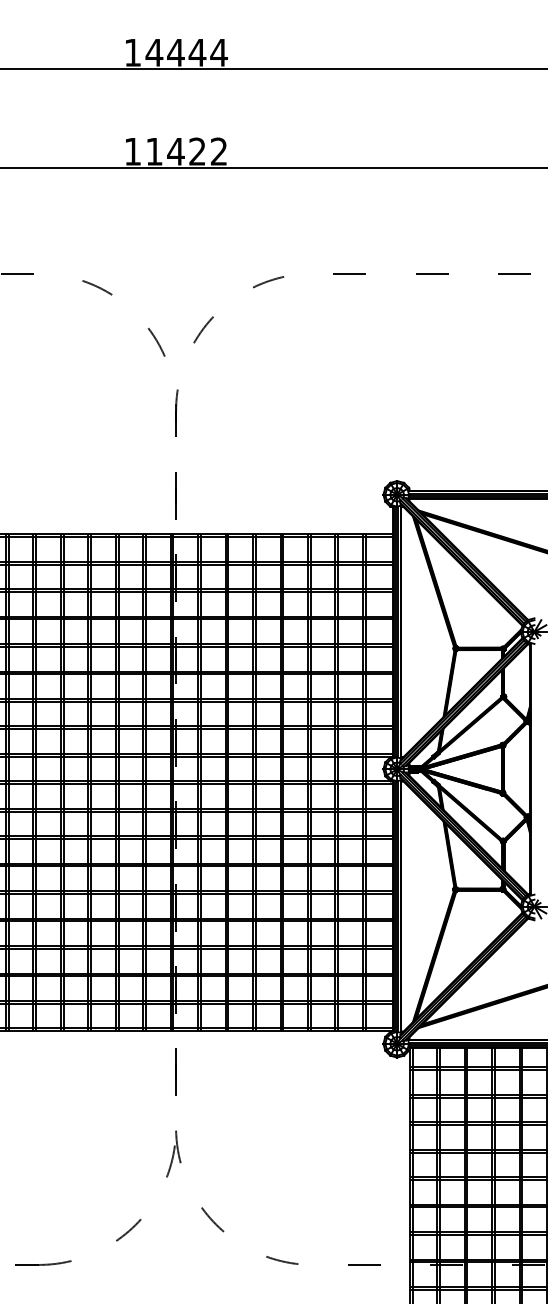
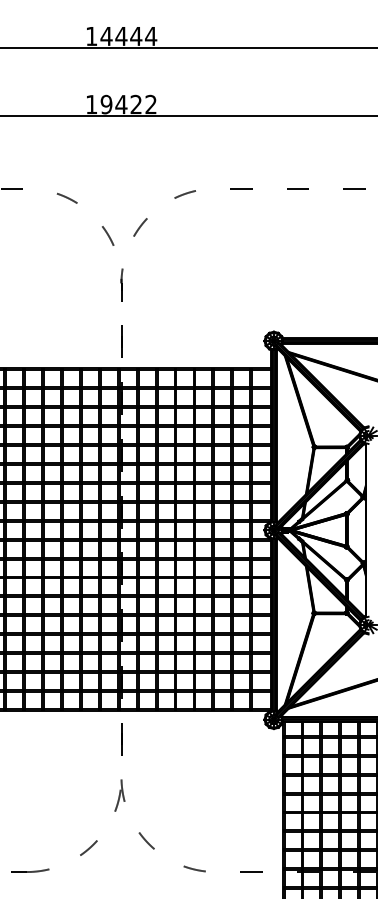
text: (154, 151) -> (106, 104), 11422 -> 19422

